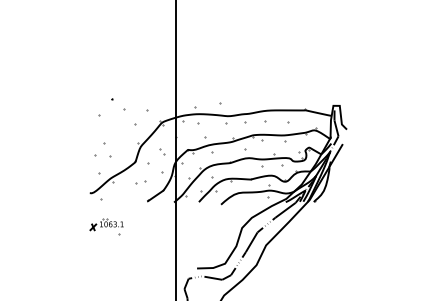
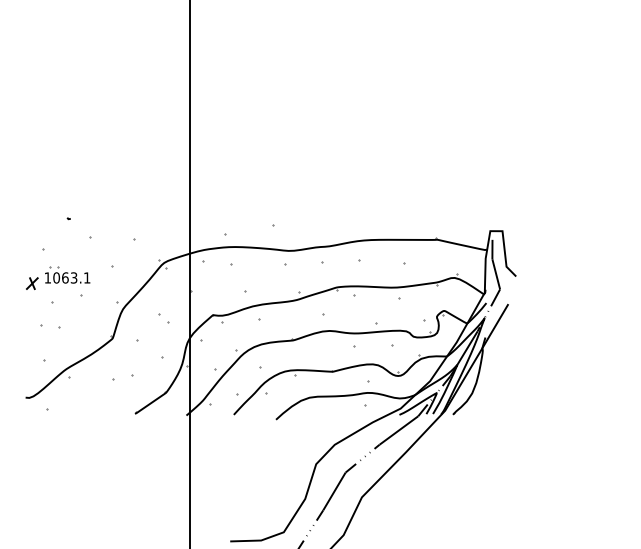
part: (102, 155) -> (49, 325), size x0.62
part: (106, 226) -> (57, 281), moved

